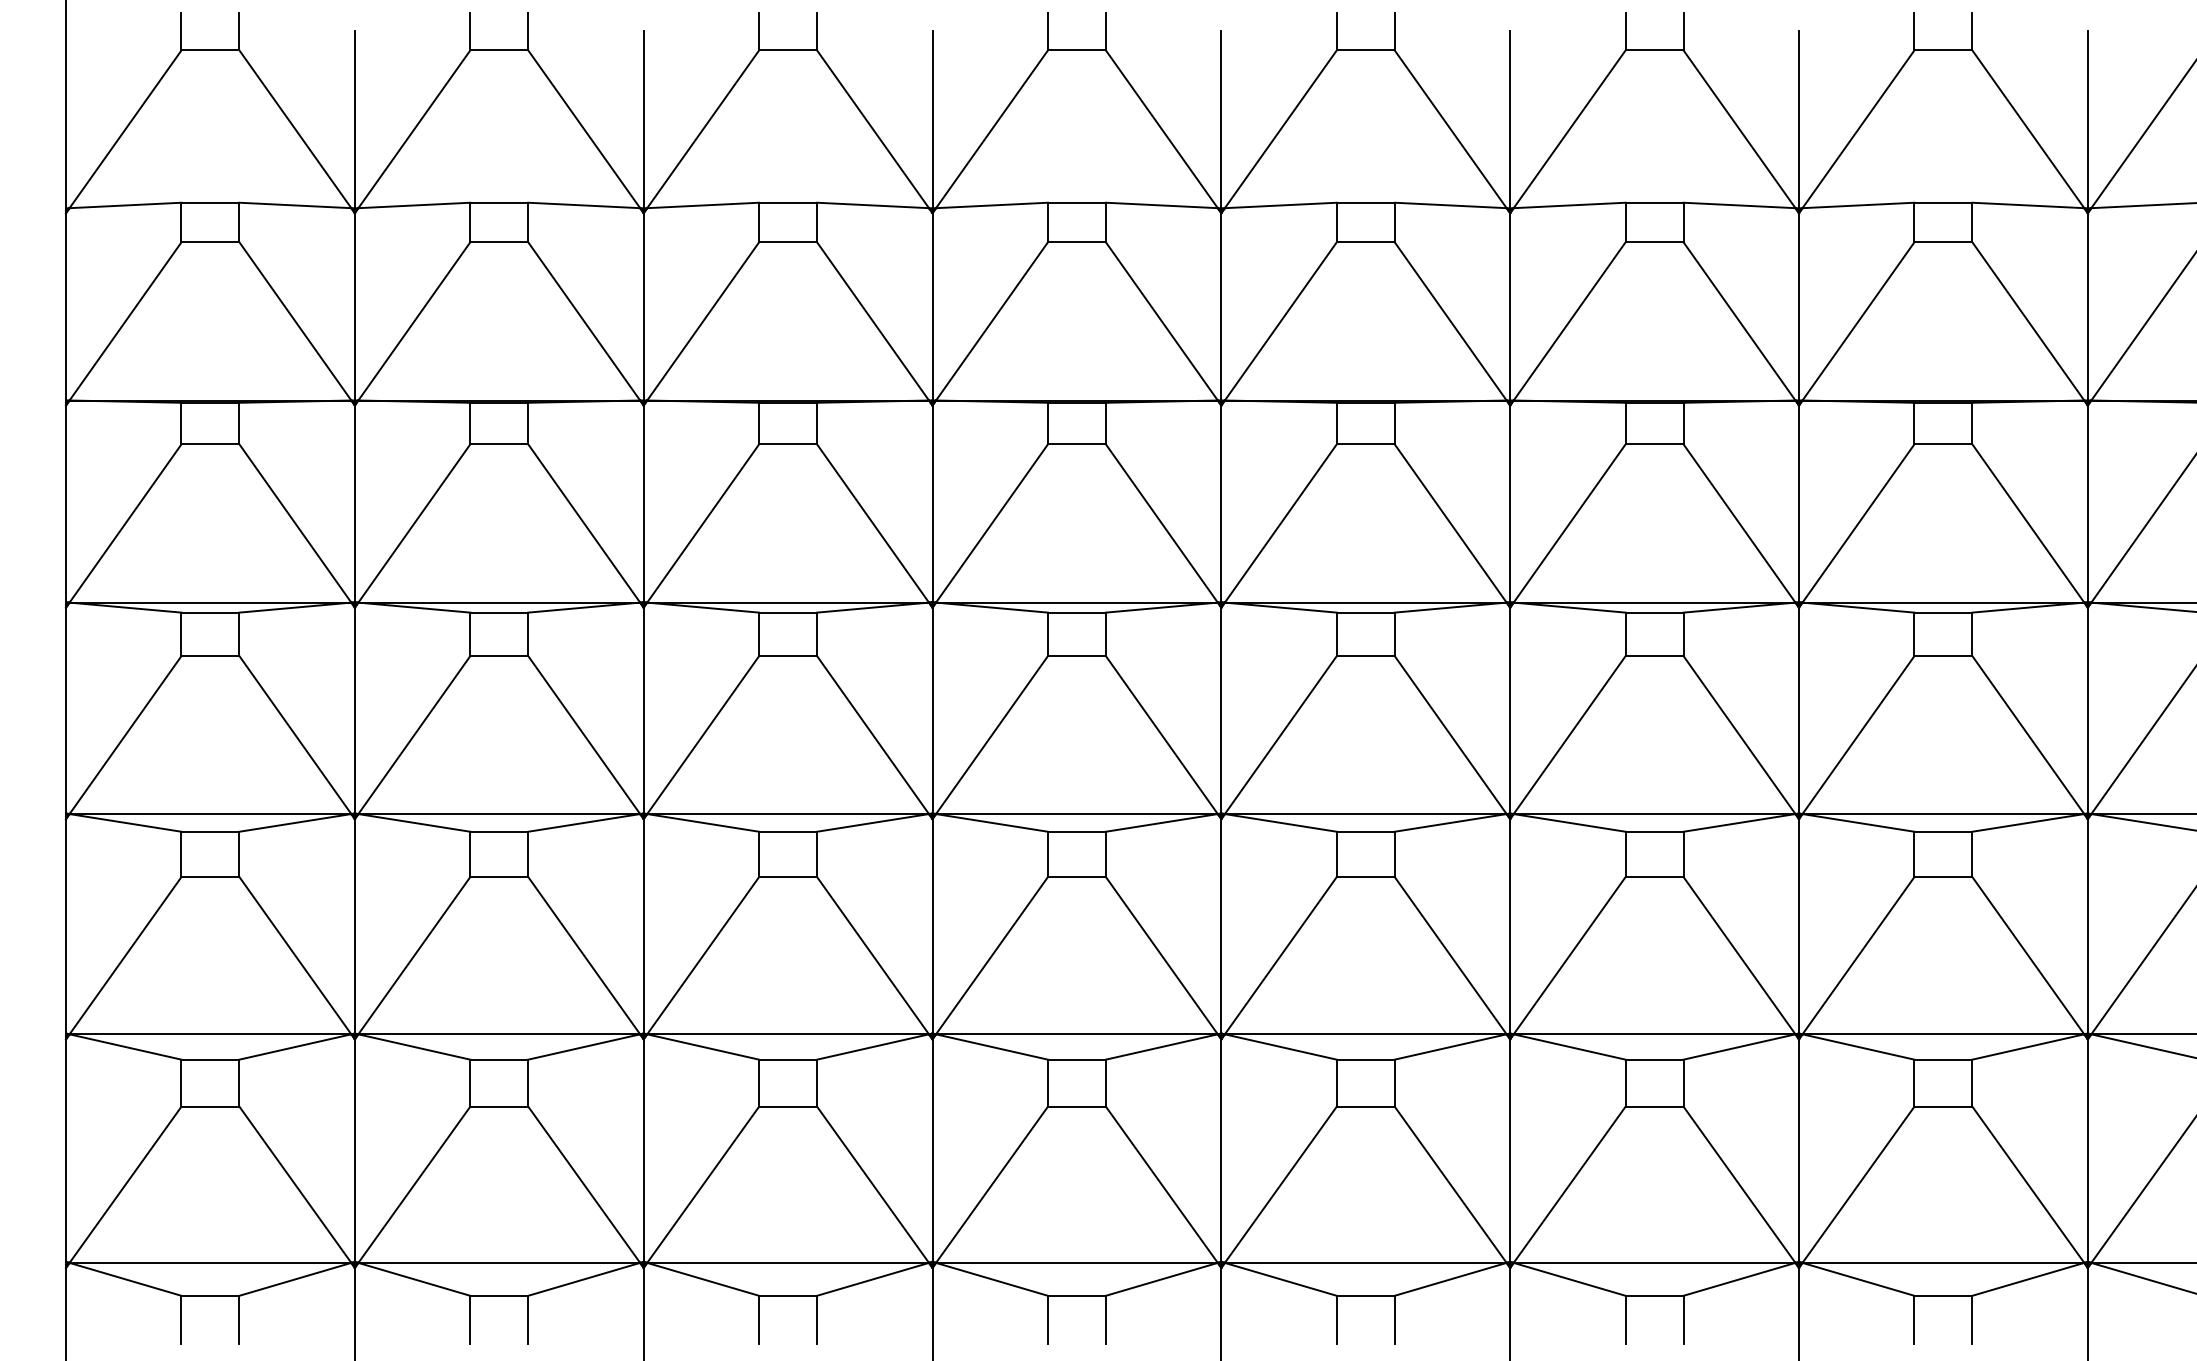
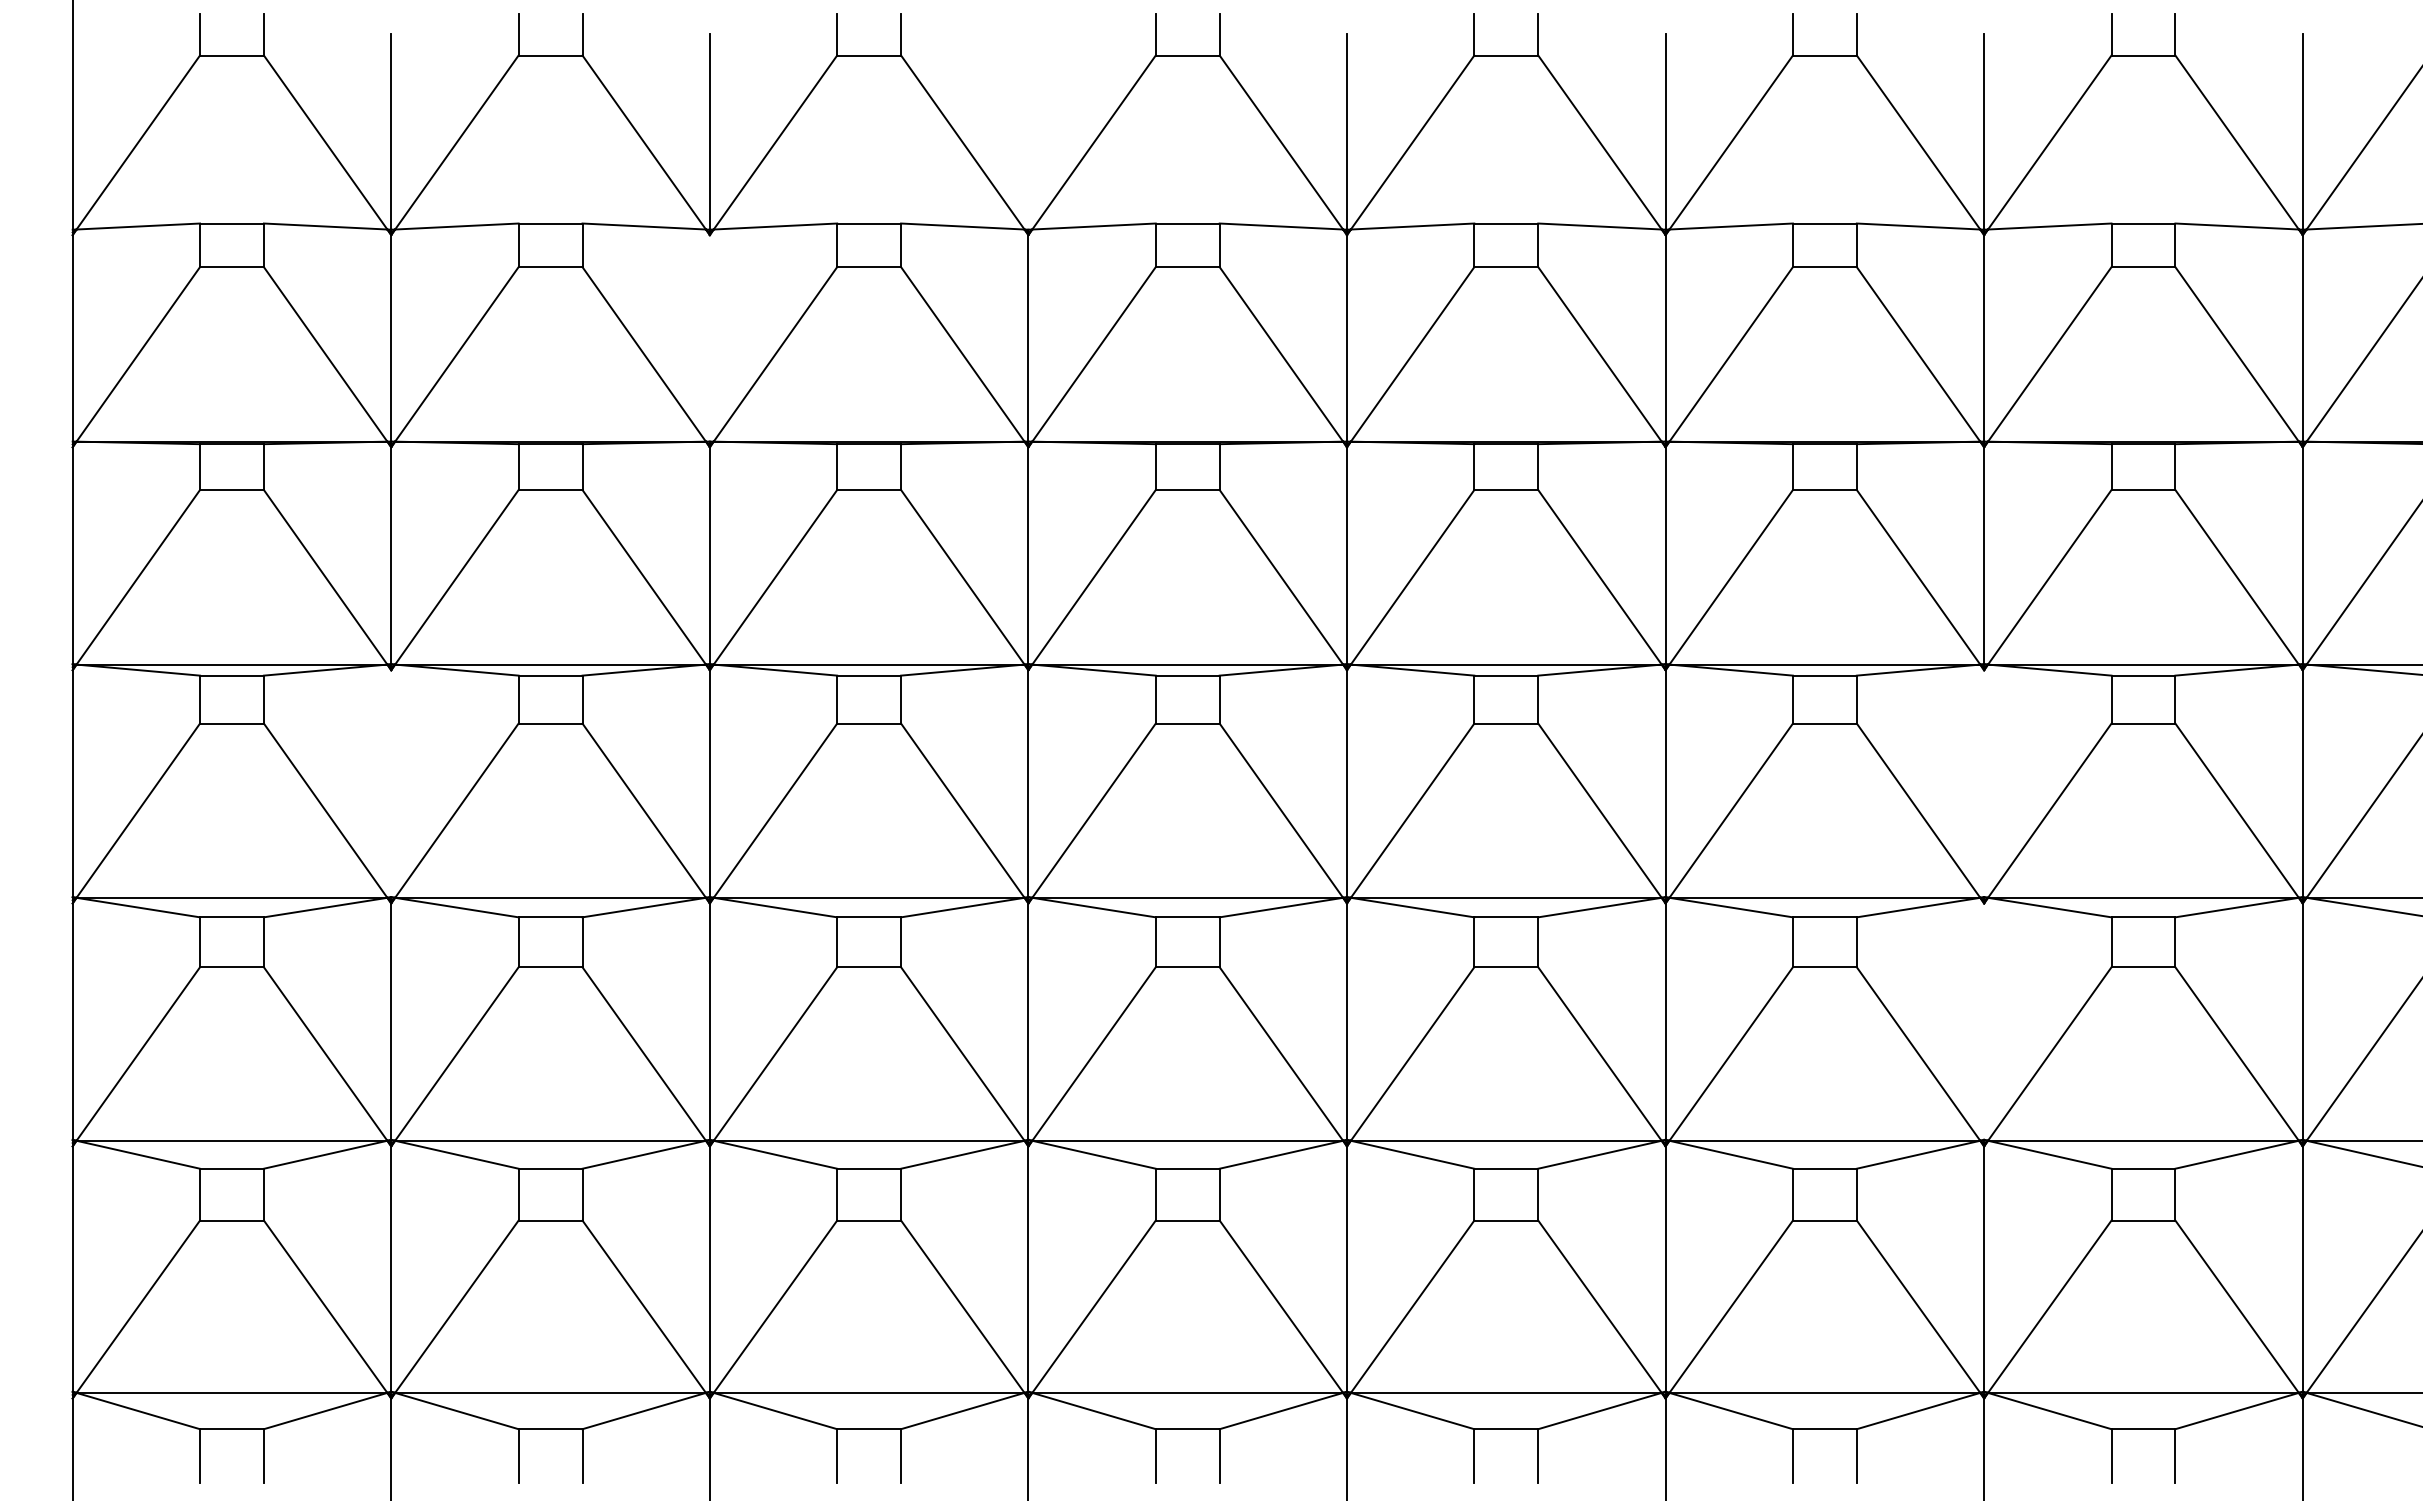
line: (932, 119) -> (1028, 131), removed
line: (643, 306) -> (709, 338), removed
line: (355, 710) -> (391, 783), removed
line: (1799, 710) -> (1984, 783), removed
line: (1799, 926) -> (1984, 1021), removed

